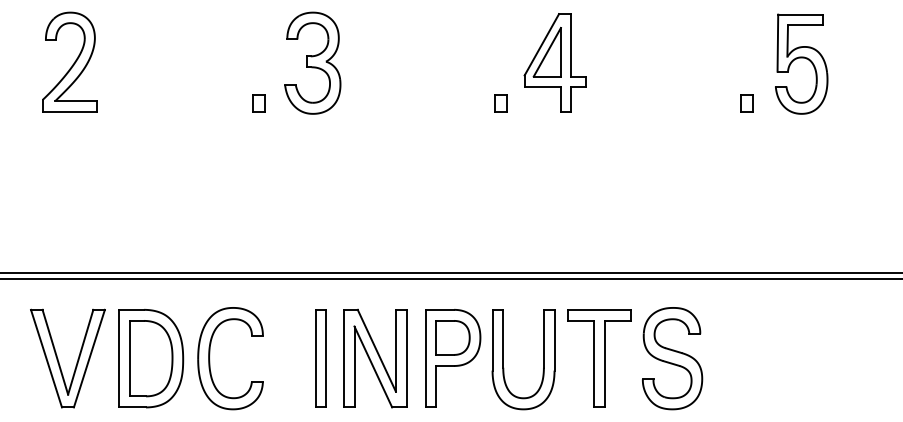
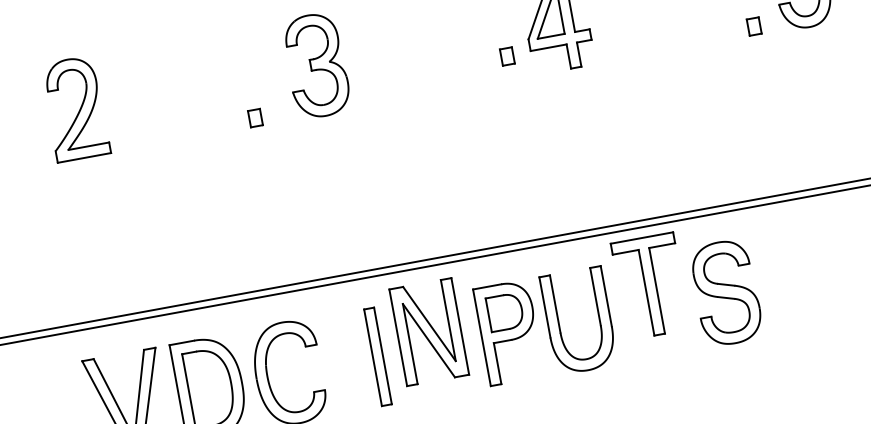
part: (258, 103) -> (255, 118), moved
part: (500, 103) -> (506, 56), moved
part: (375, 358) -> (429, 331), moved
part: (599, 358) -> (650, 286), moved

